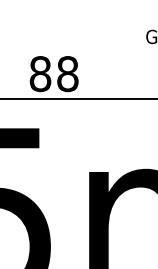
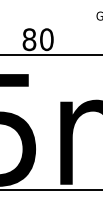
text: (67, 73) -> (46, 39), 88 -> 80

